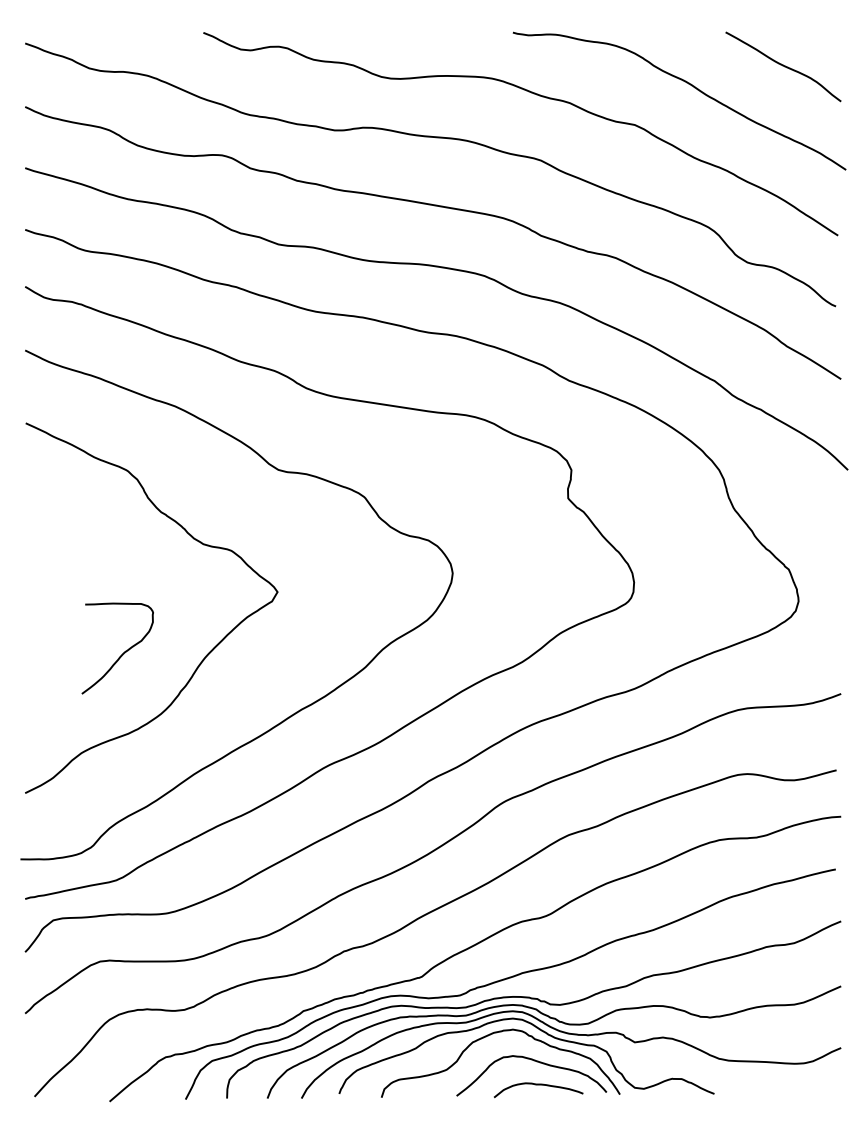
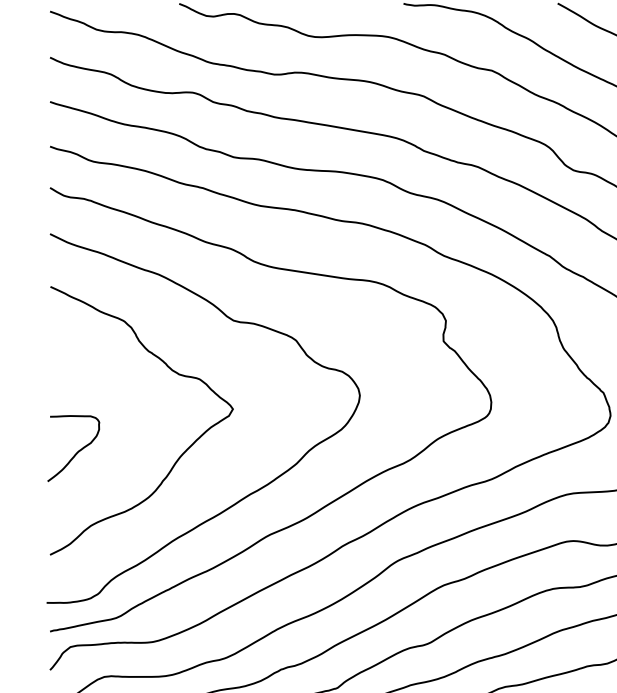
curve: (122, 653) -> (77, 452), moved

